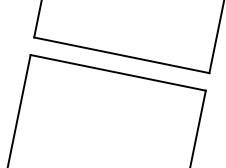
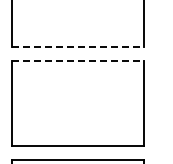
line: (122, 55) -> (78, 47), solid -> dashed
line: (118, 72) -> (78, 60), solid -> dashed

